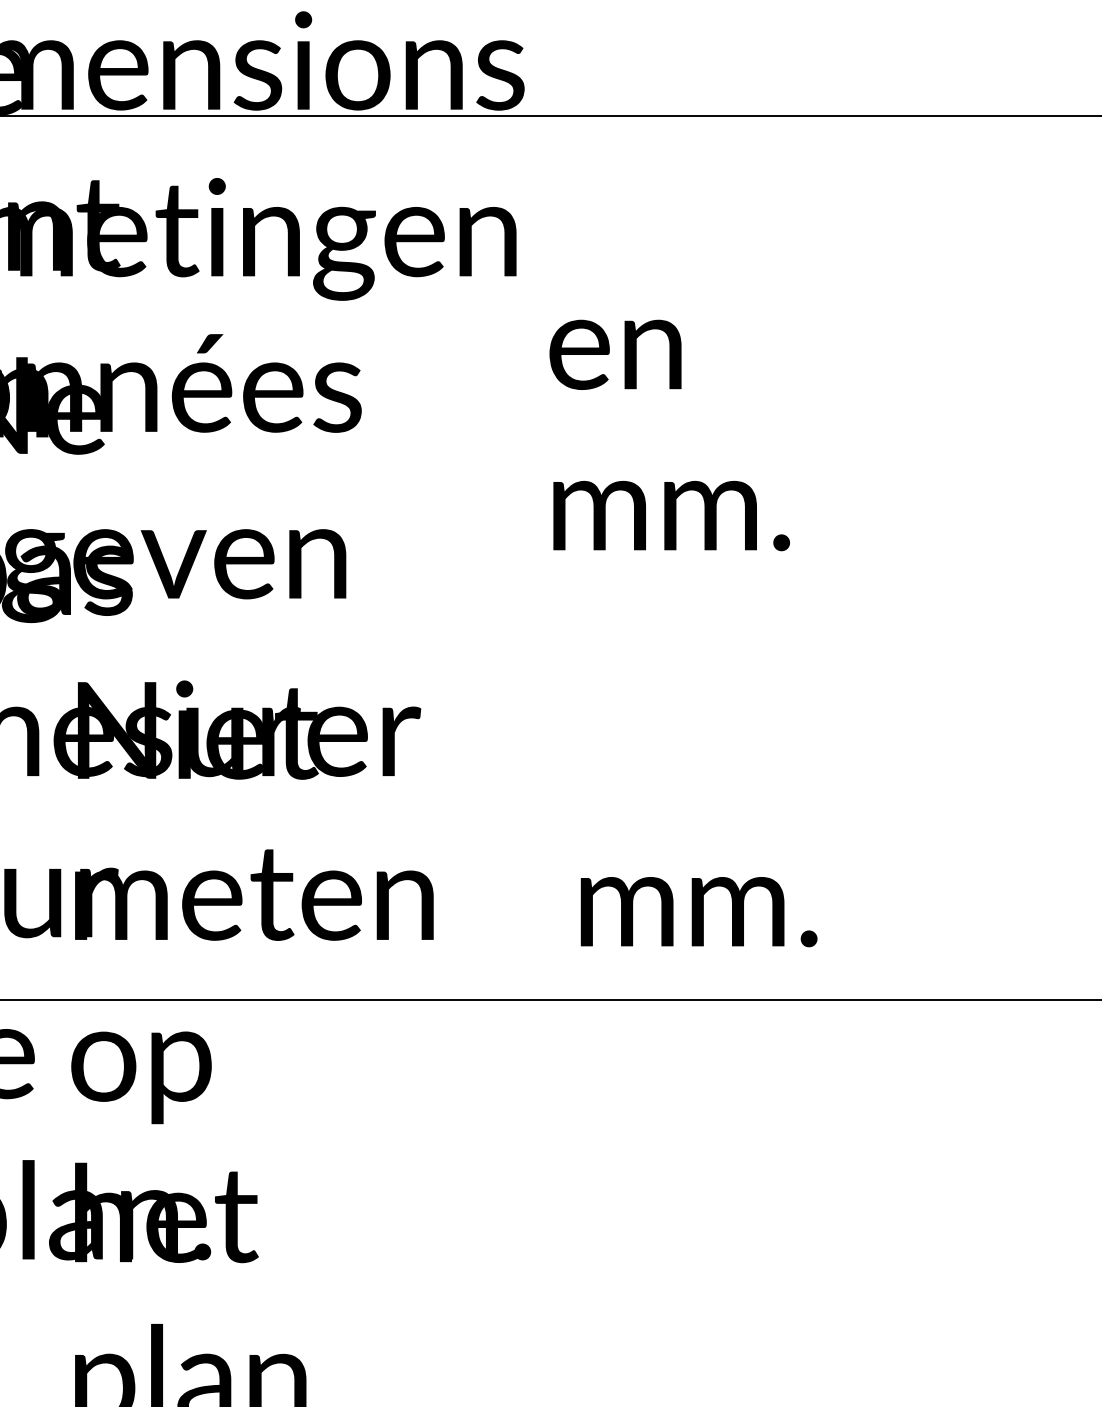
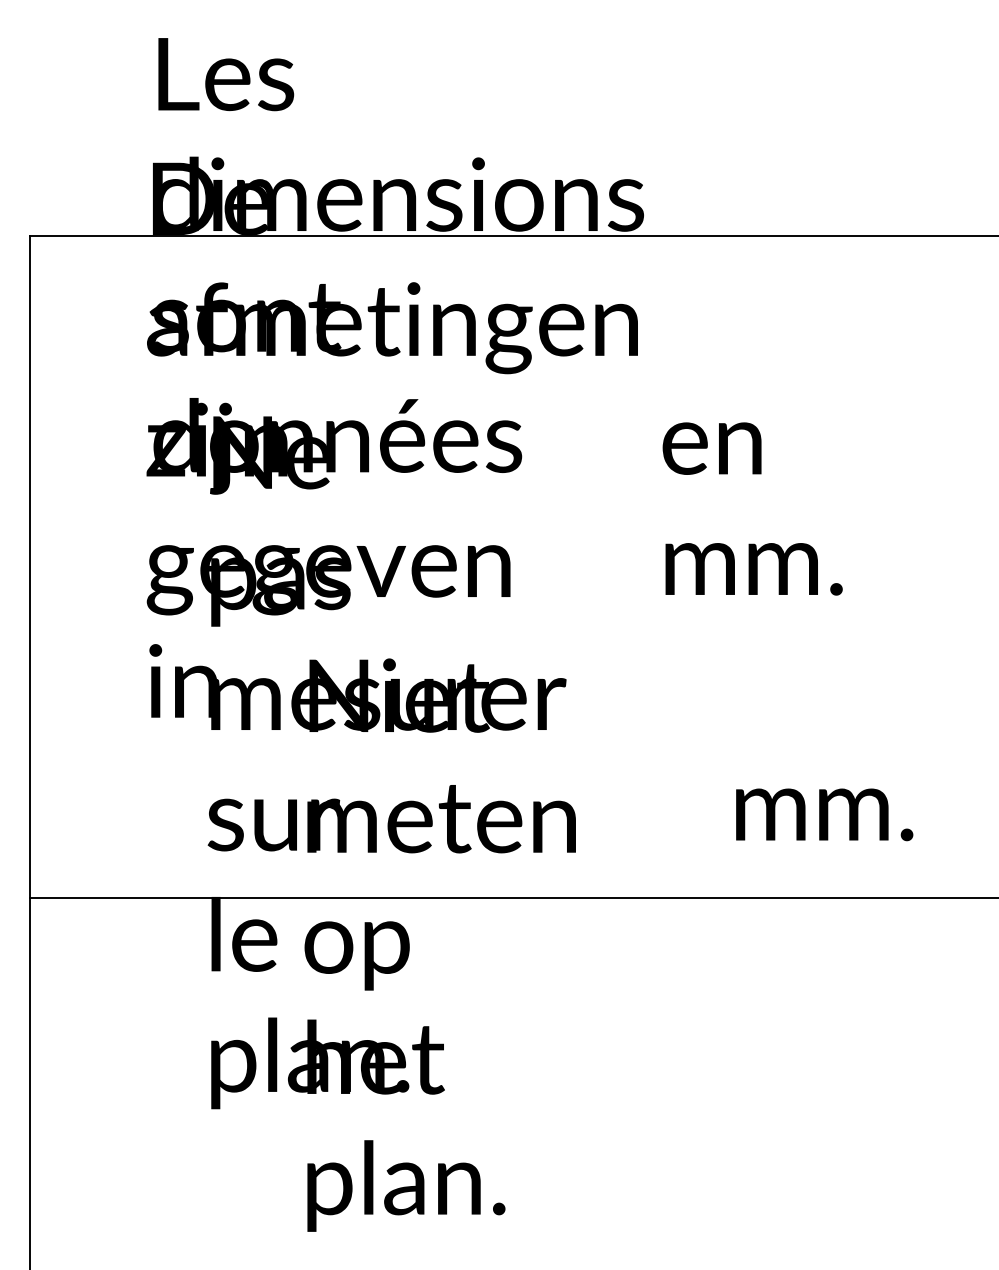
text: (669, 434) -> (752, 508), moved
text: (698, 911) -> (824, 814), moved

